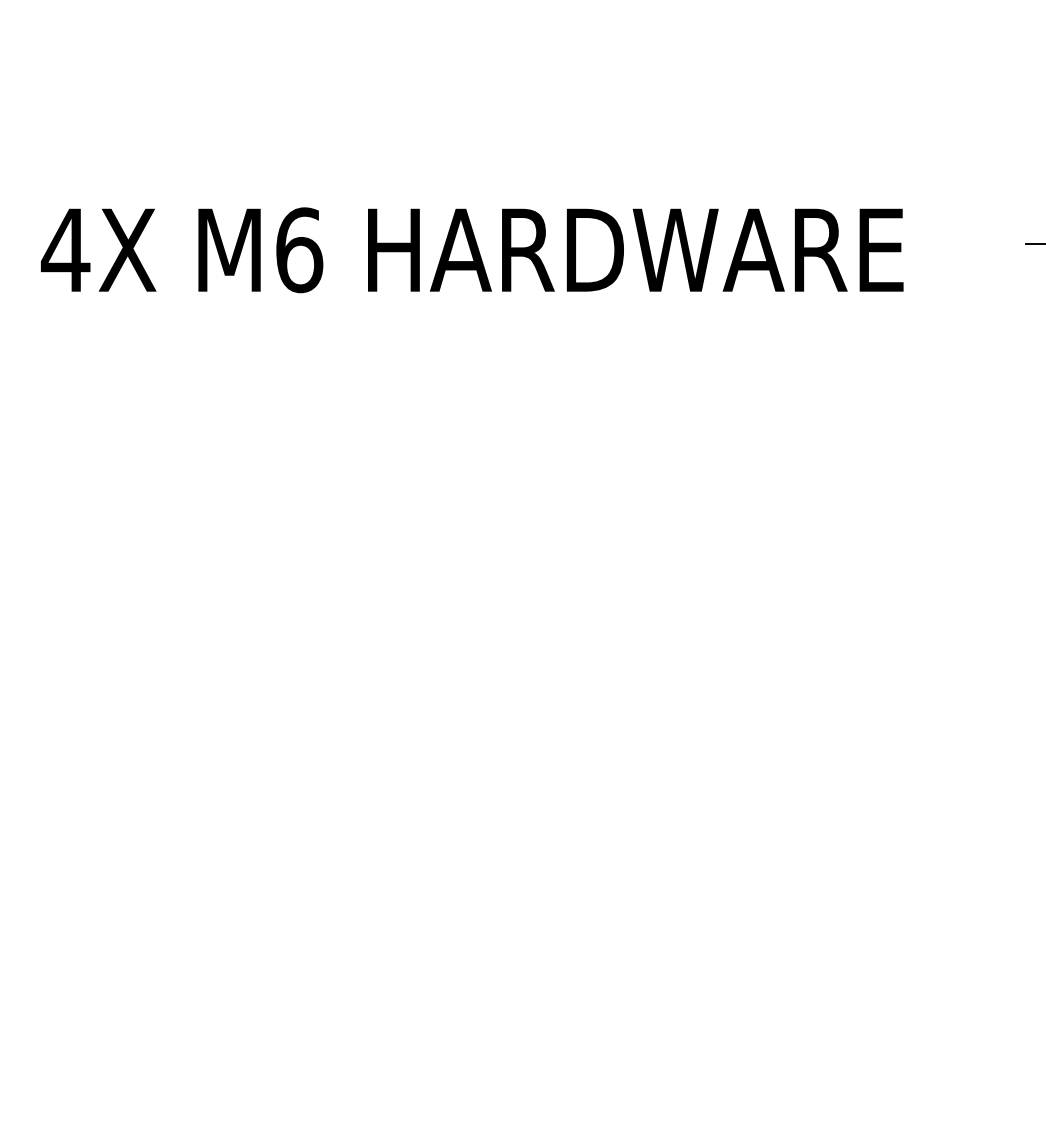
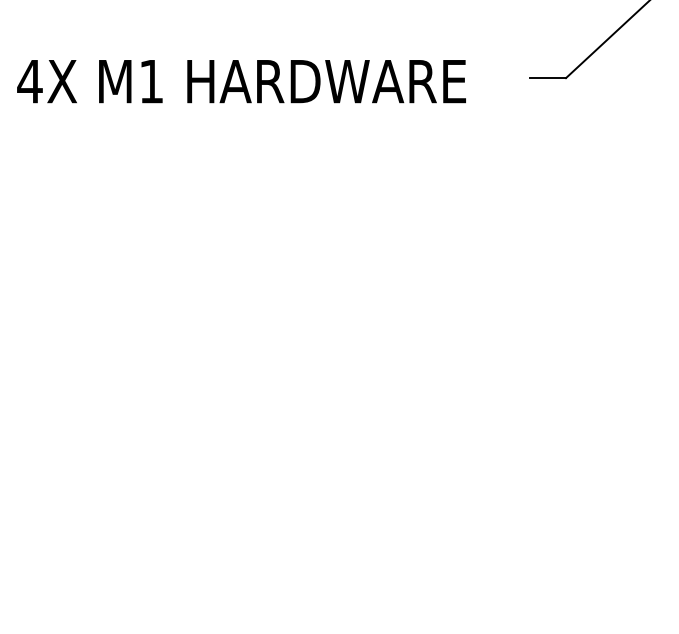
text: (299, 250) -> (151, 81), M6 -> M1

